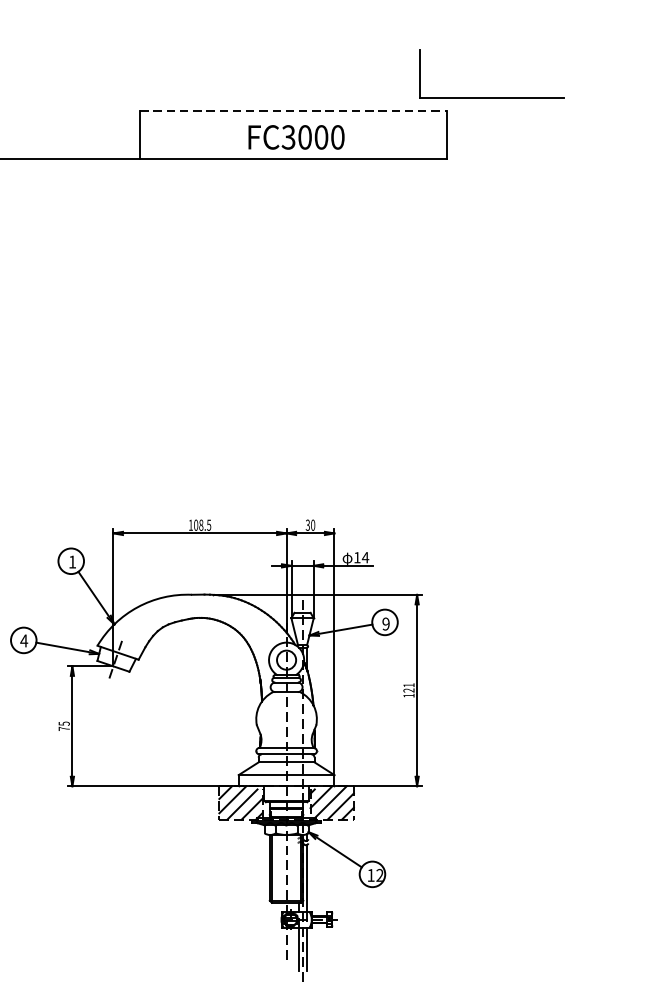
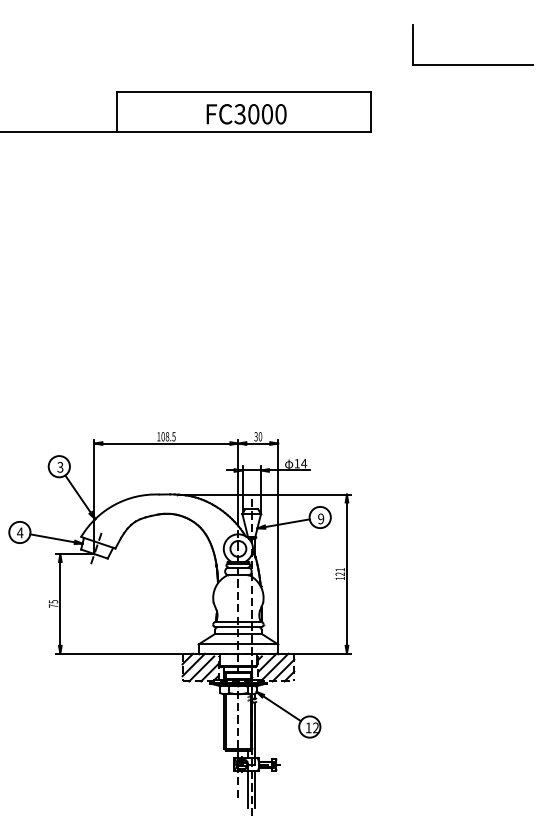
part: (491, 98) -> (472, 64), moved
line: (293, 111) -> (244, 92), dashed -> solid
text: (72, 562) -> (60, 467), 1 -> 3

